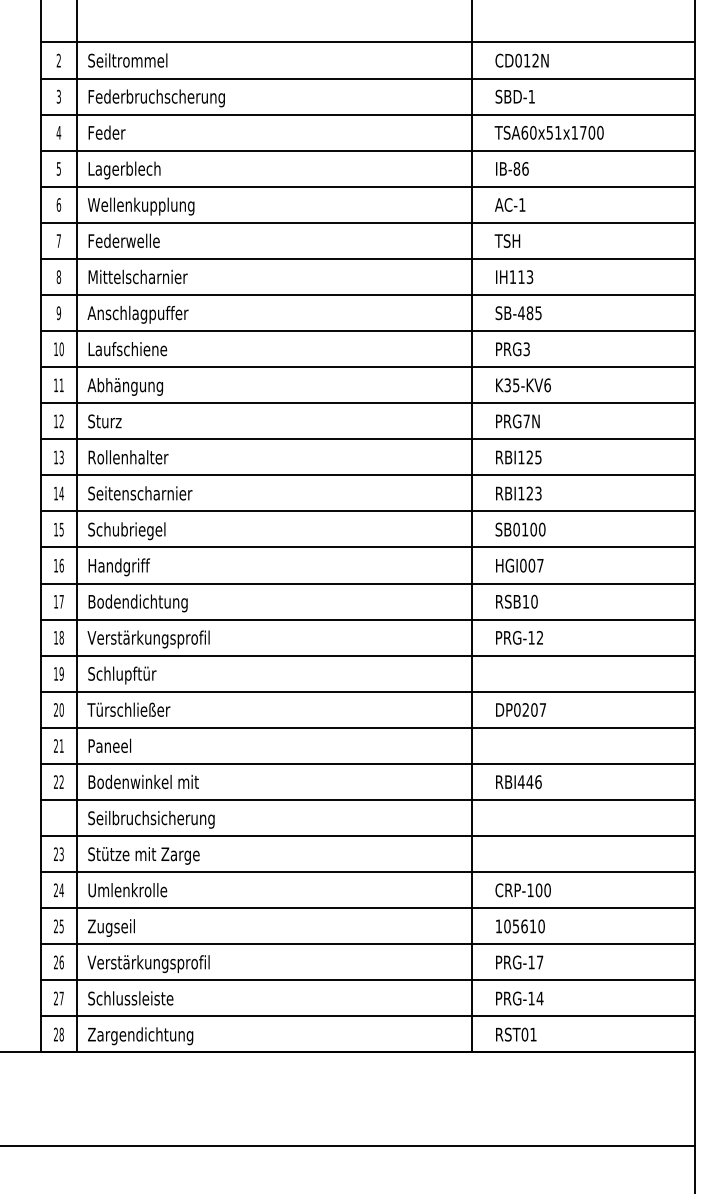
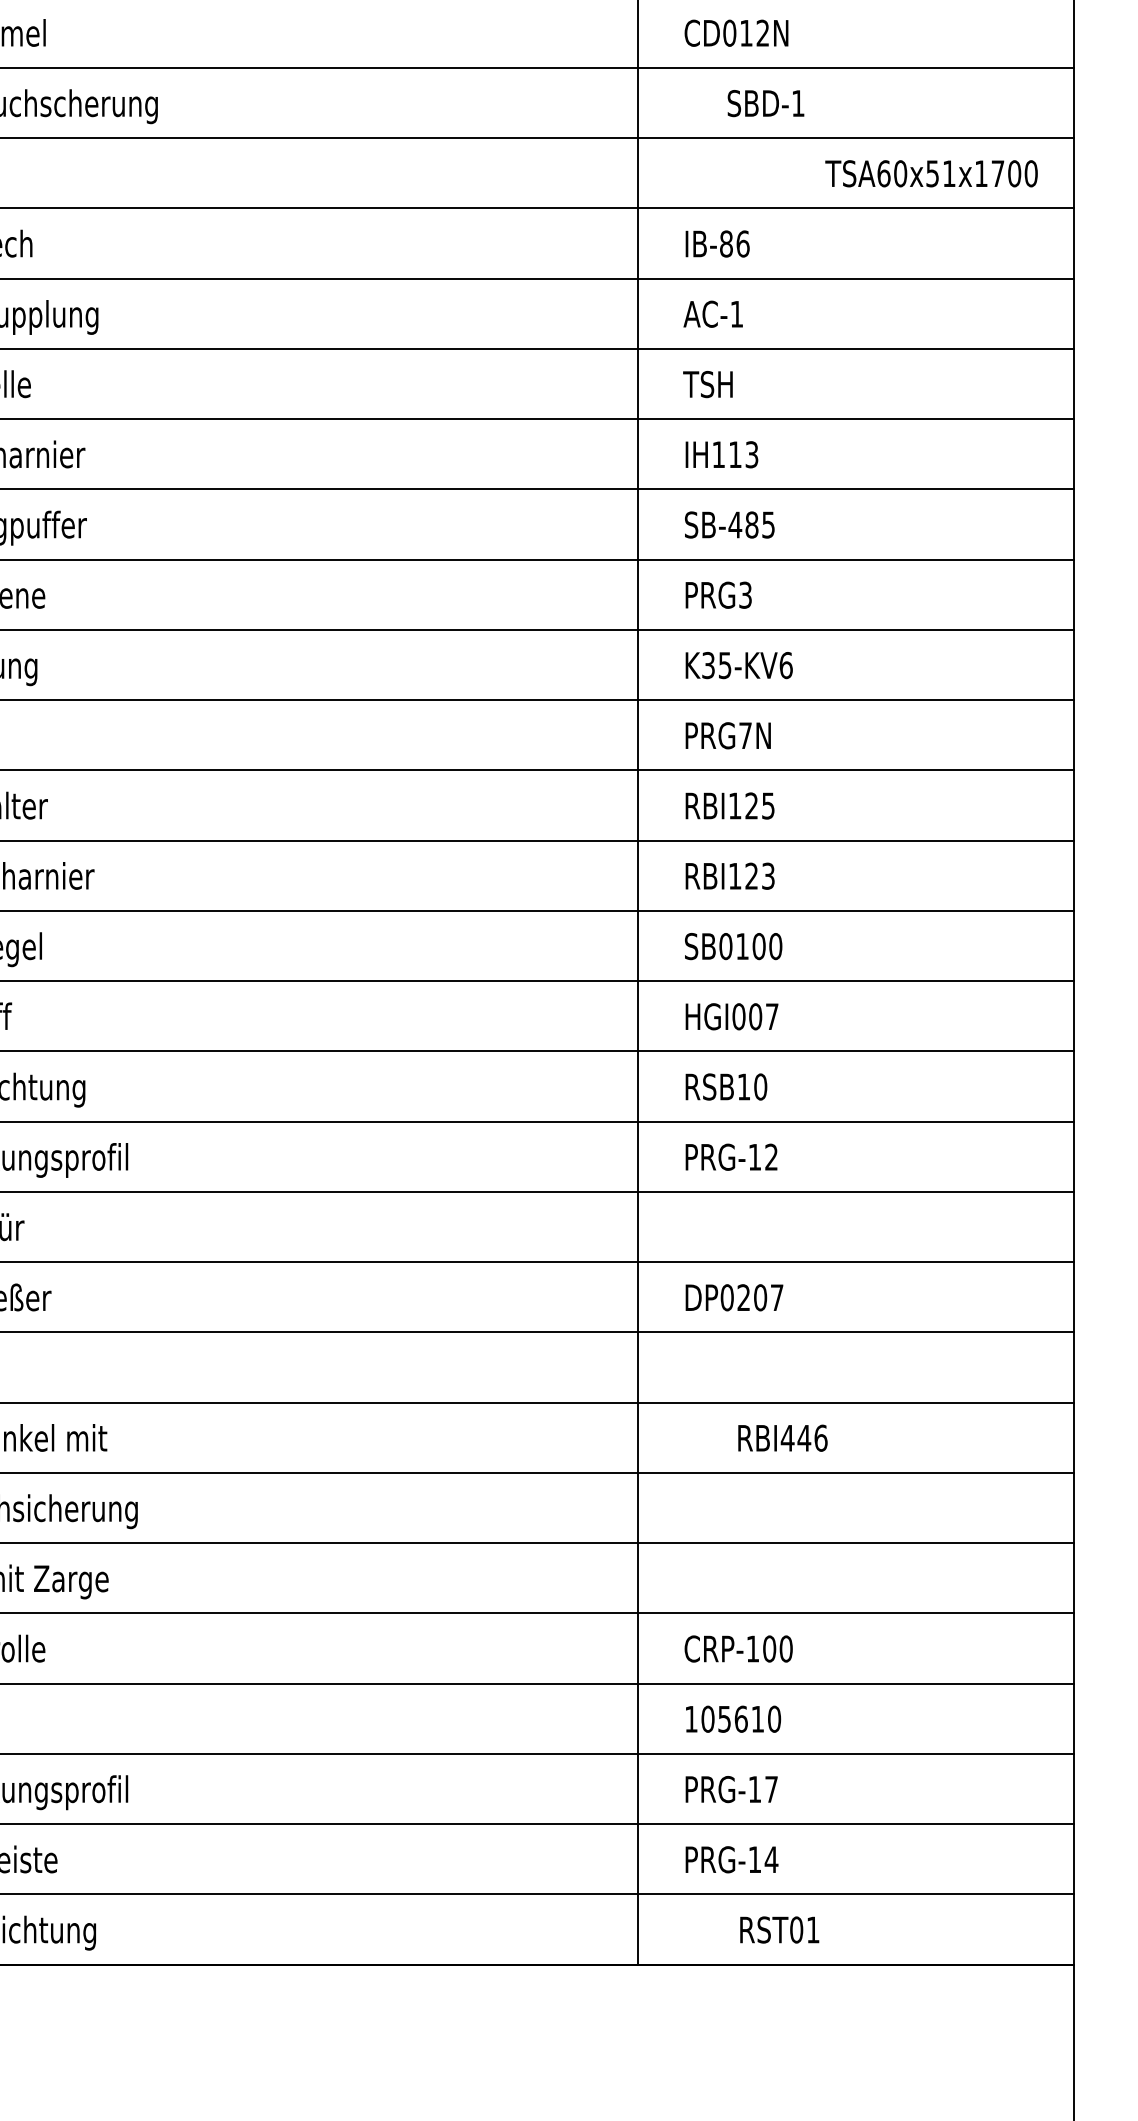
text: (514, 96) -> (764, 102), moved
text: (548, 132) -> (930, 173), moved
text: (518, 782) -> (782, 1438), moved
text: (516, 1034) -> (780, 1929), moved

